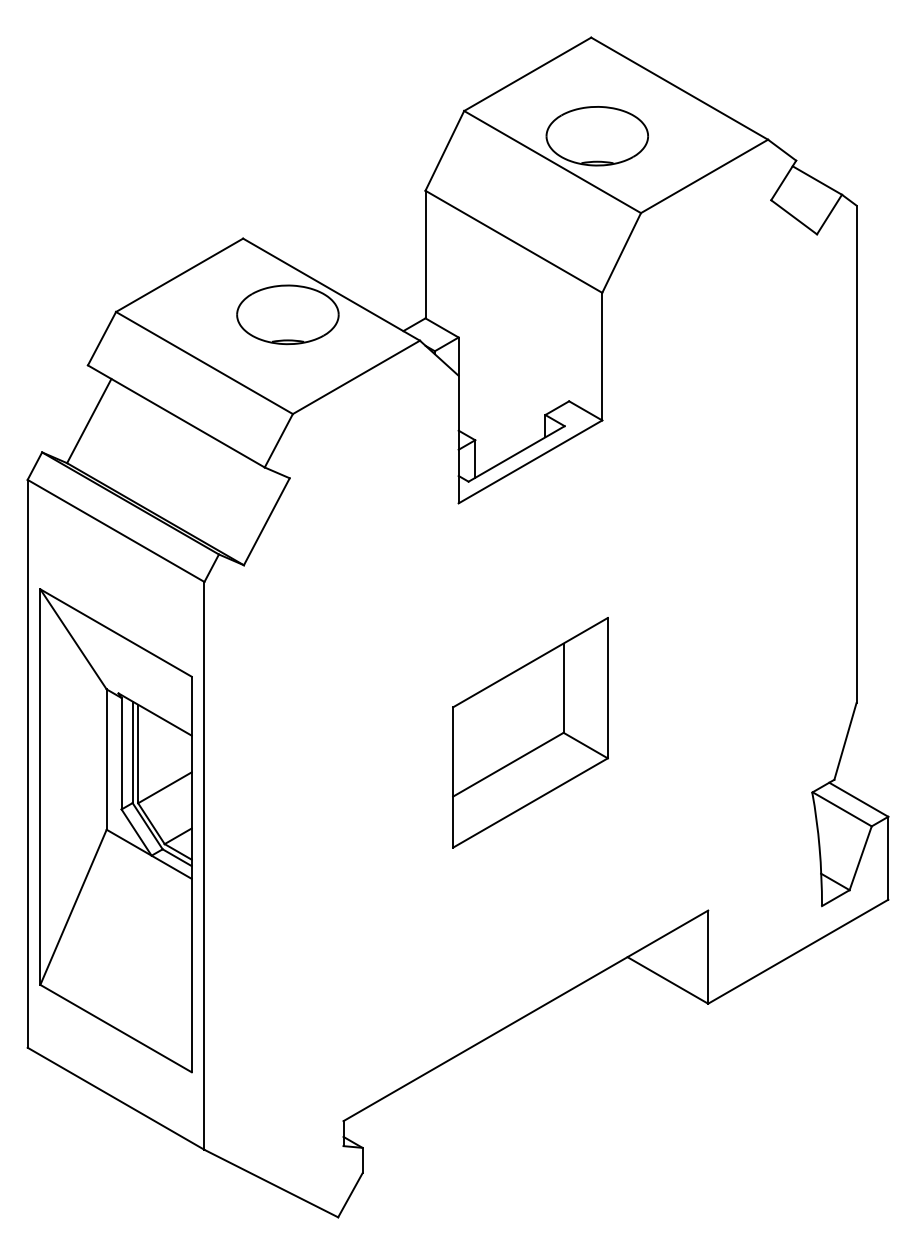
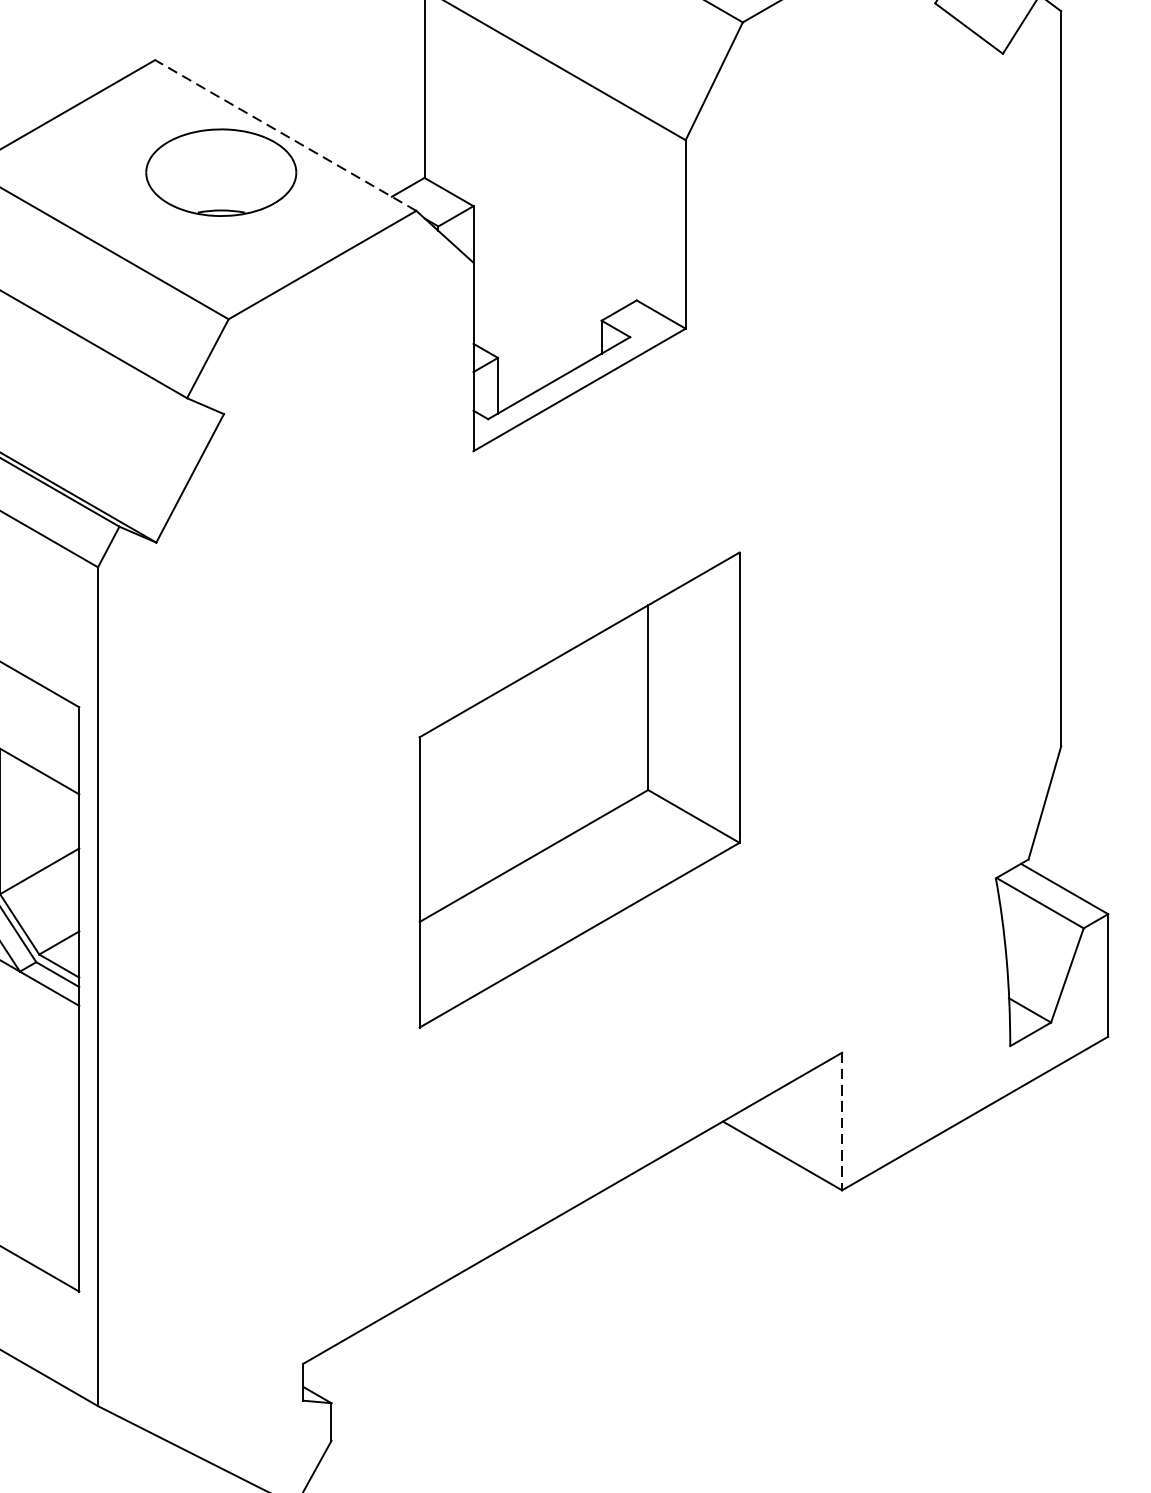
line: (331, 289) -> (285, 135), solid -> dashed
part: (530, 732) -> (579, 789), size x1.4
line: (708, 957) -> (842, 1122), solid -> dashed

